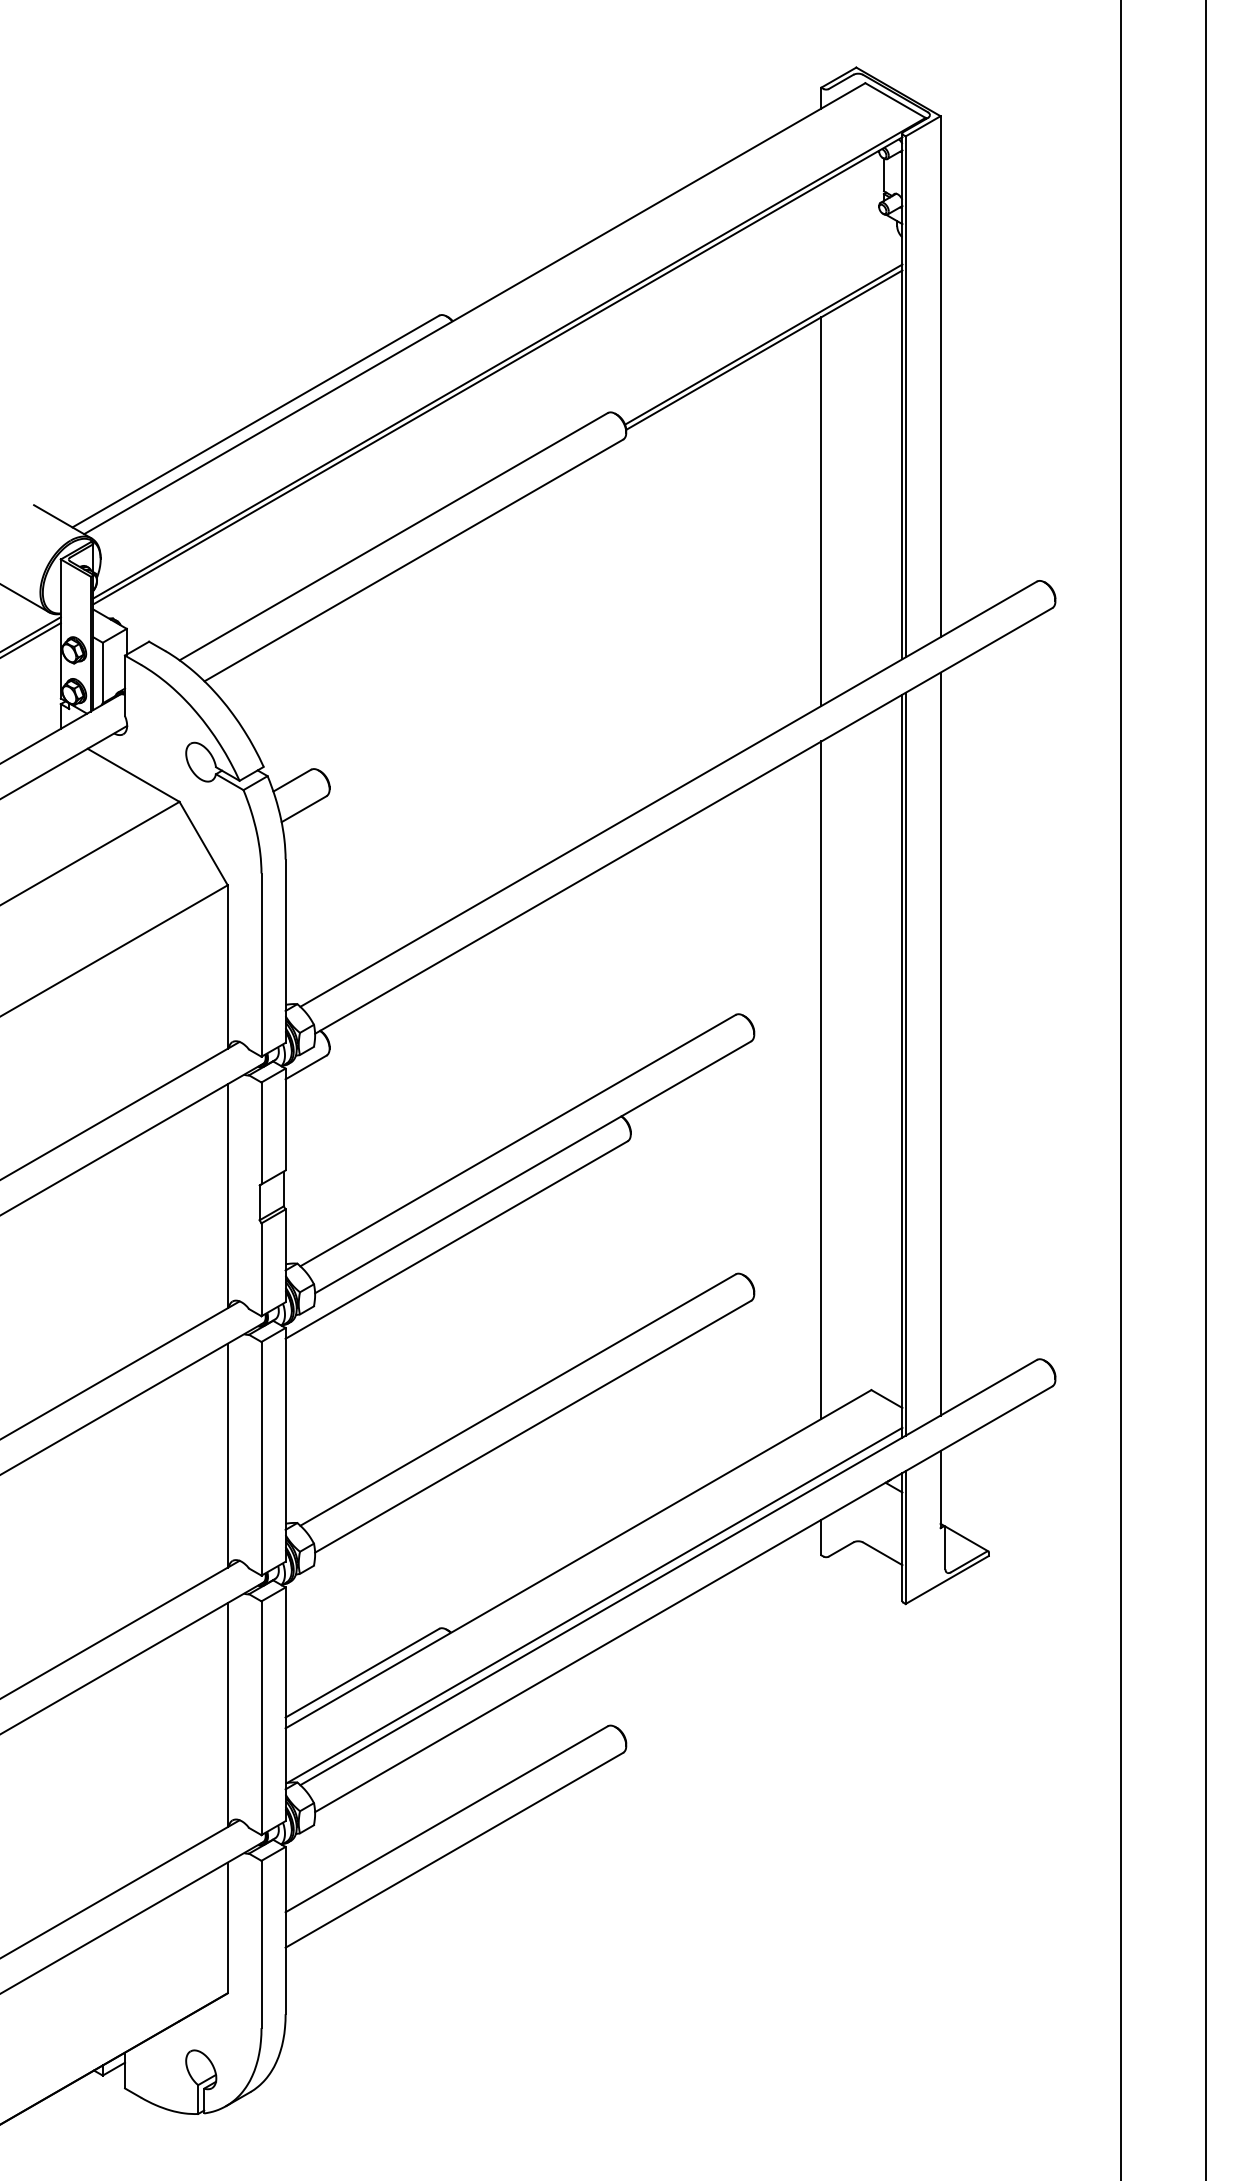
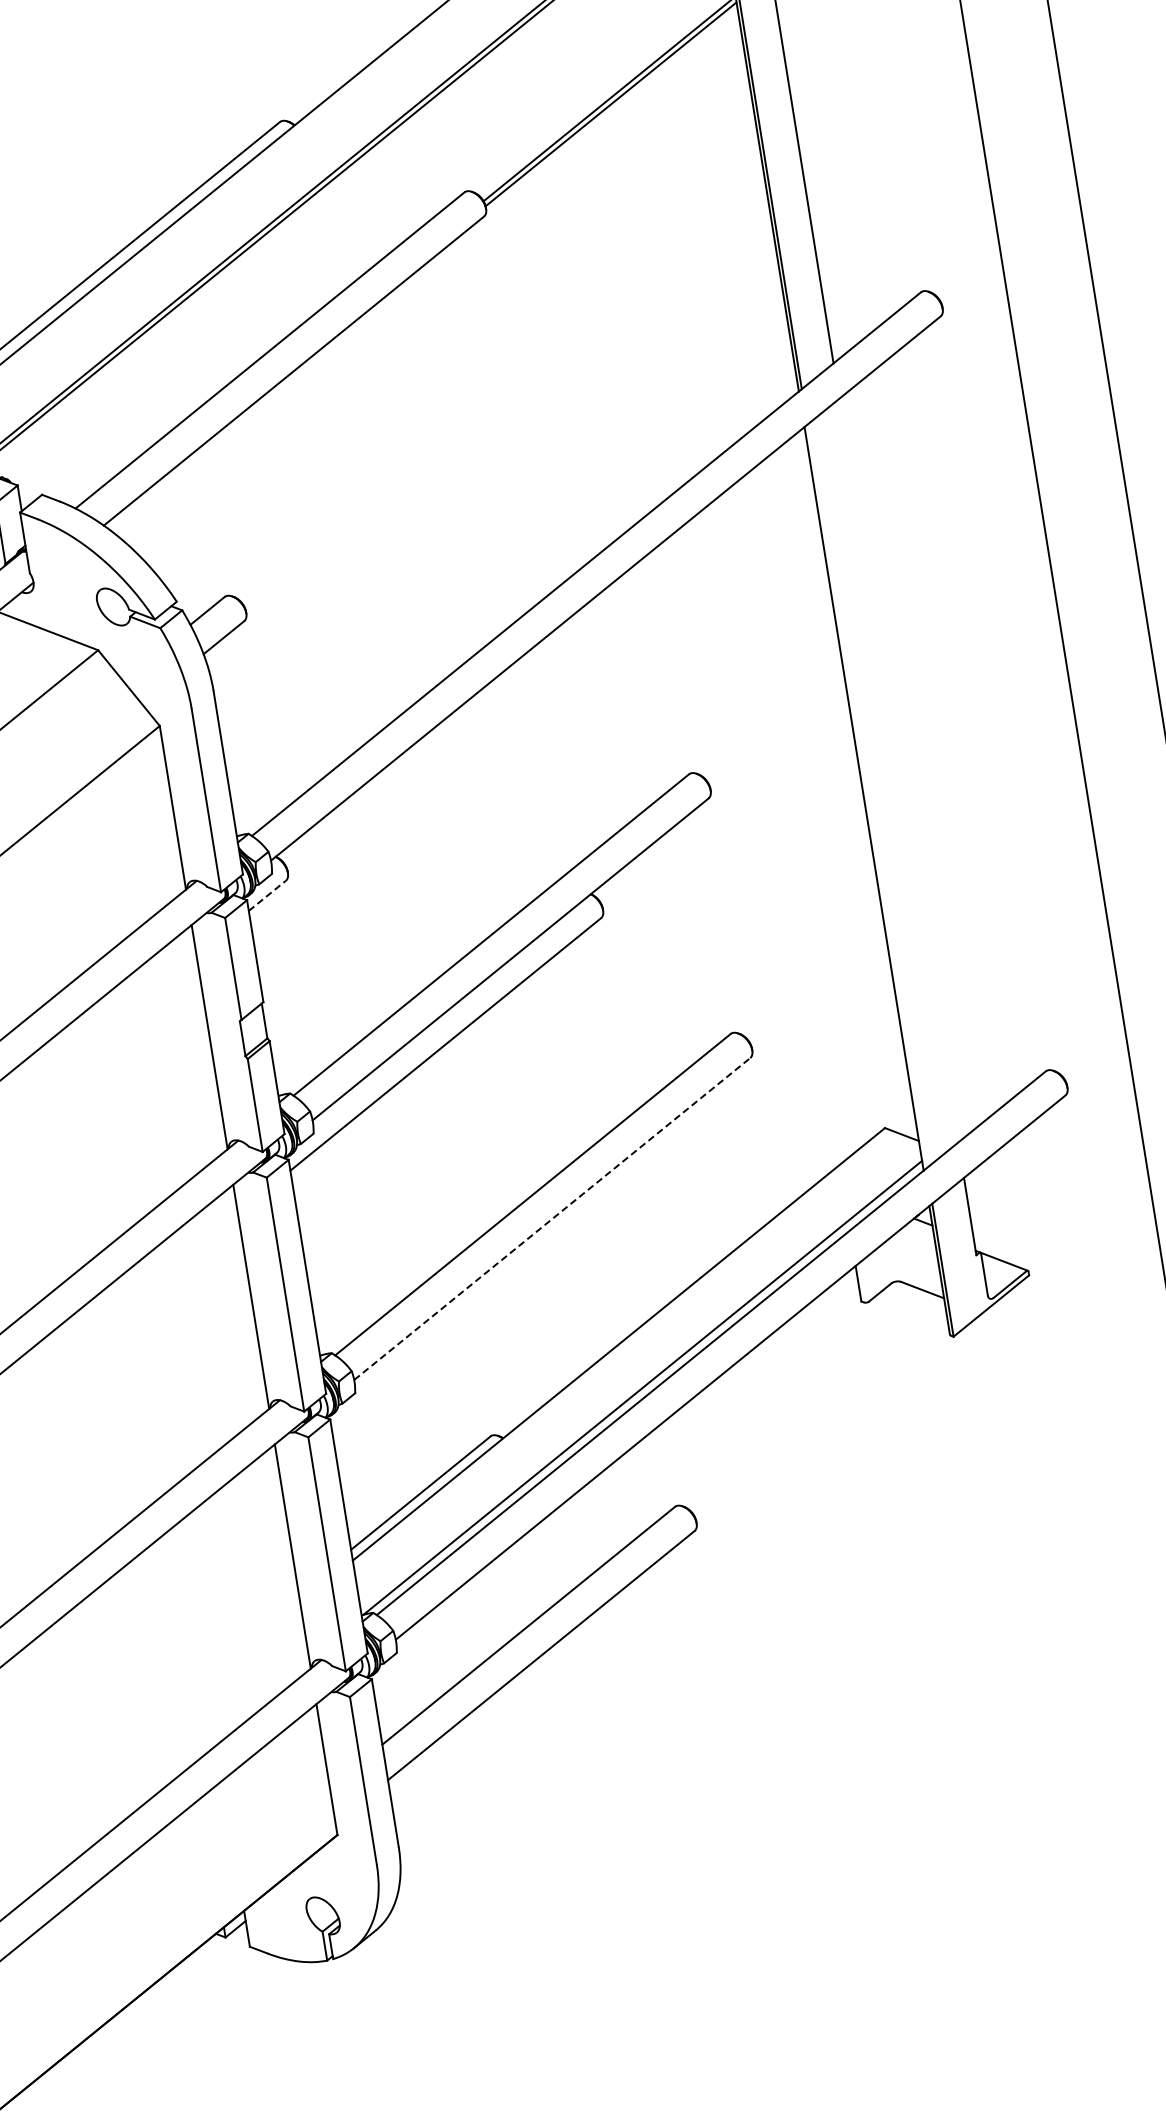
line: (821, 511) -> (694, 256), removed
line: (940, 1043) -> (898, 770), removed
line: (905, 1063) -> (866, 795), removed
line: (306, 1067) -> (267, 895), solid -> dashed
line: (821, 1079) -> (785, 825), removed
line: (533, 1426) -> (552, 1218), solid -> dashed

